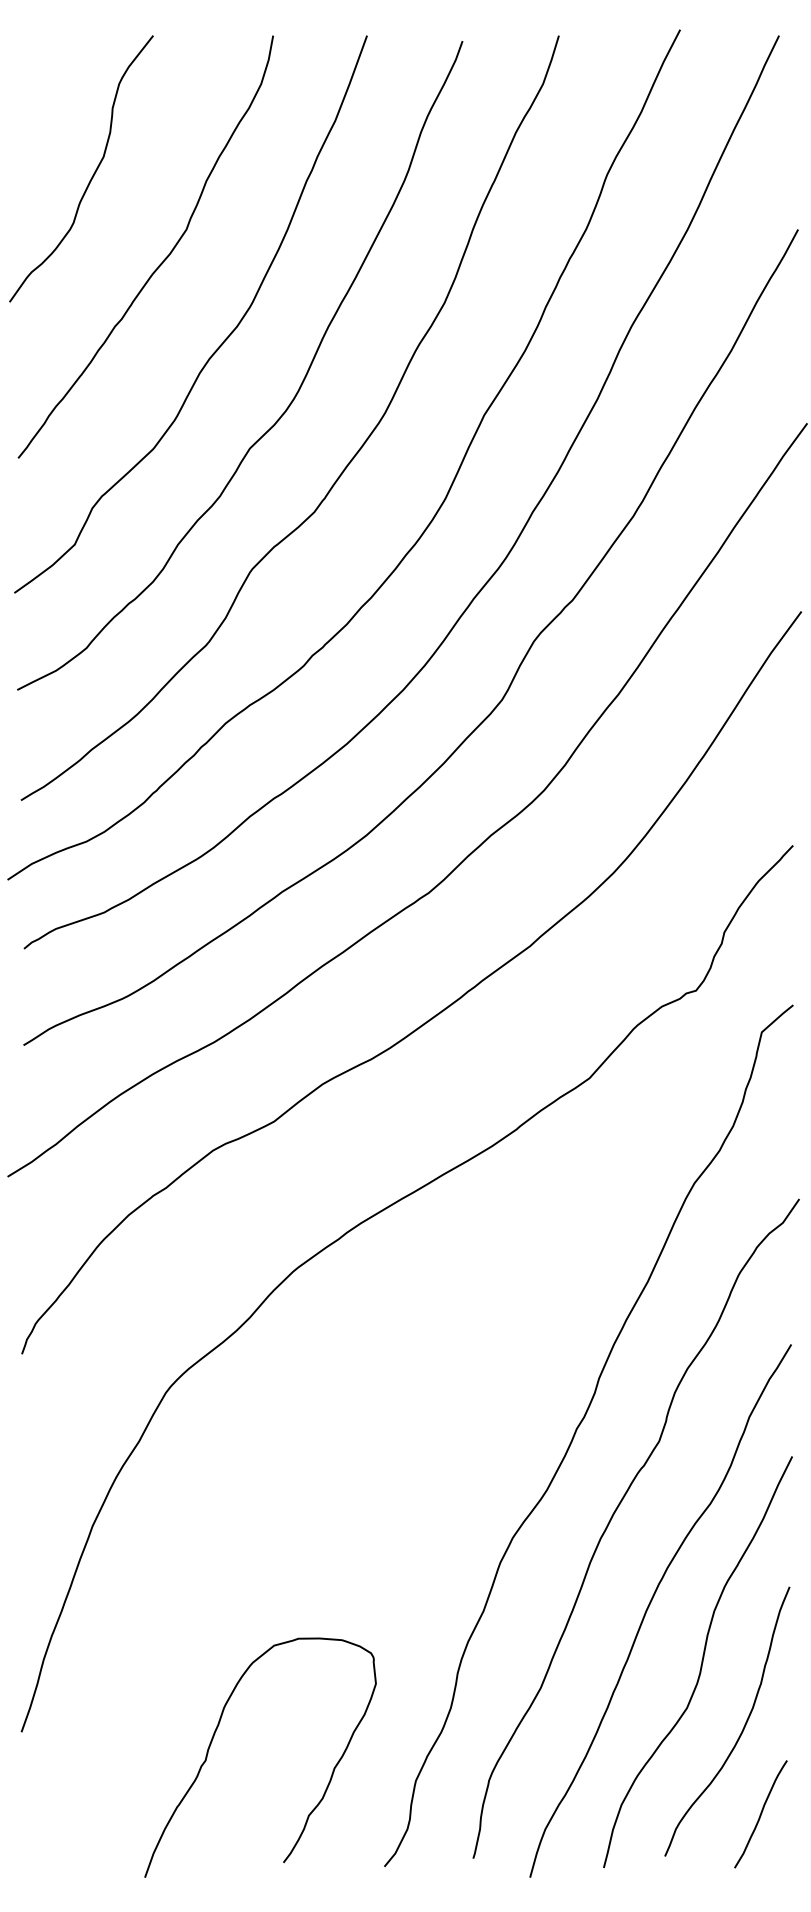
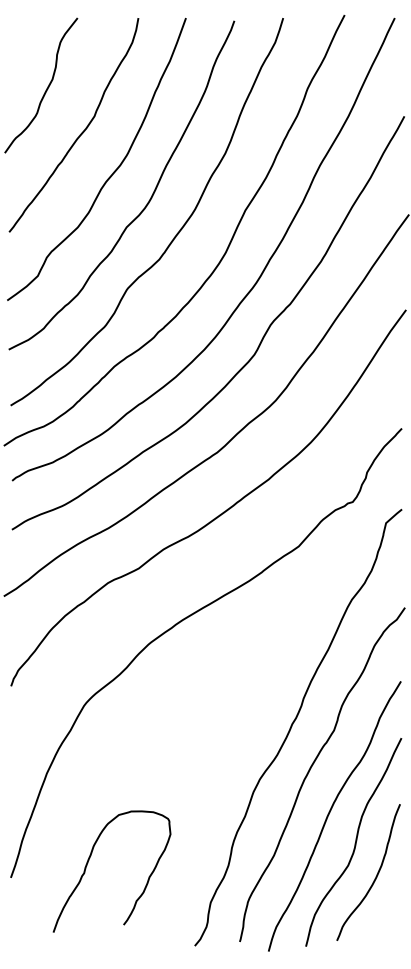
curve: (214, 1741) -> (88, 863), moved
curve: (760, 1814) -> (385, 919), removed

